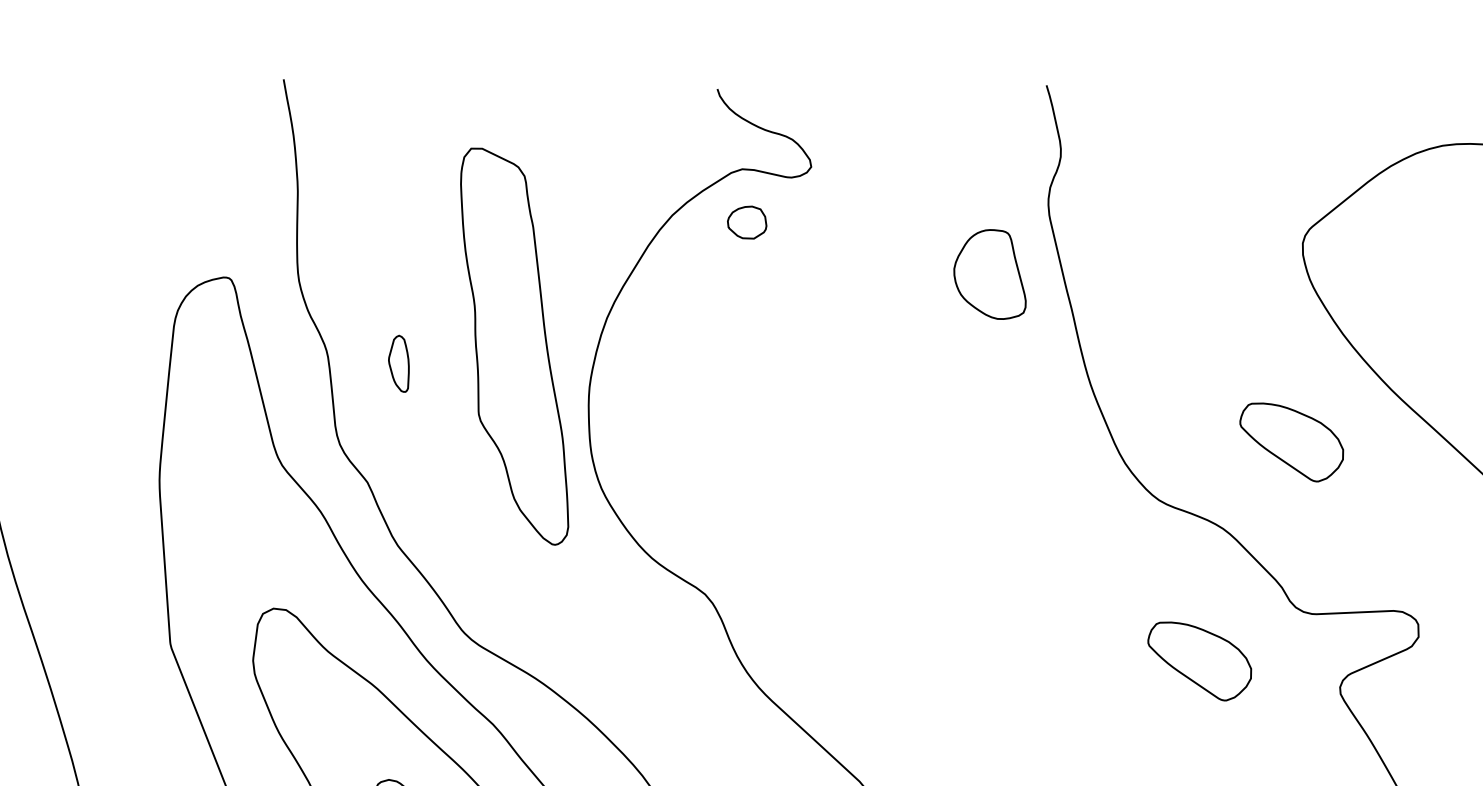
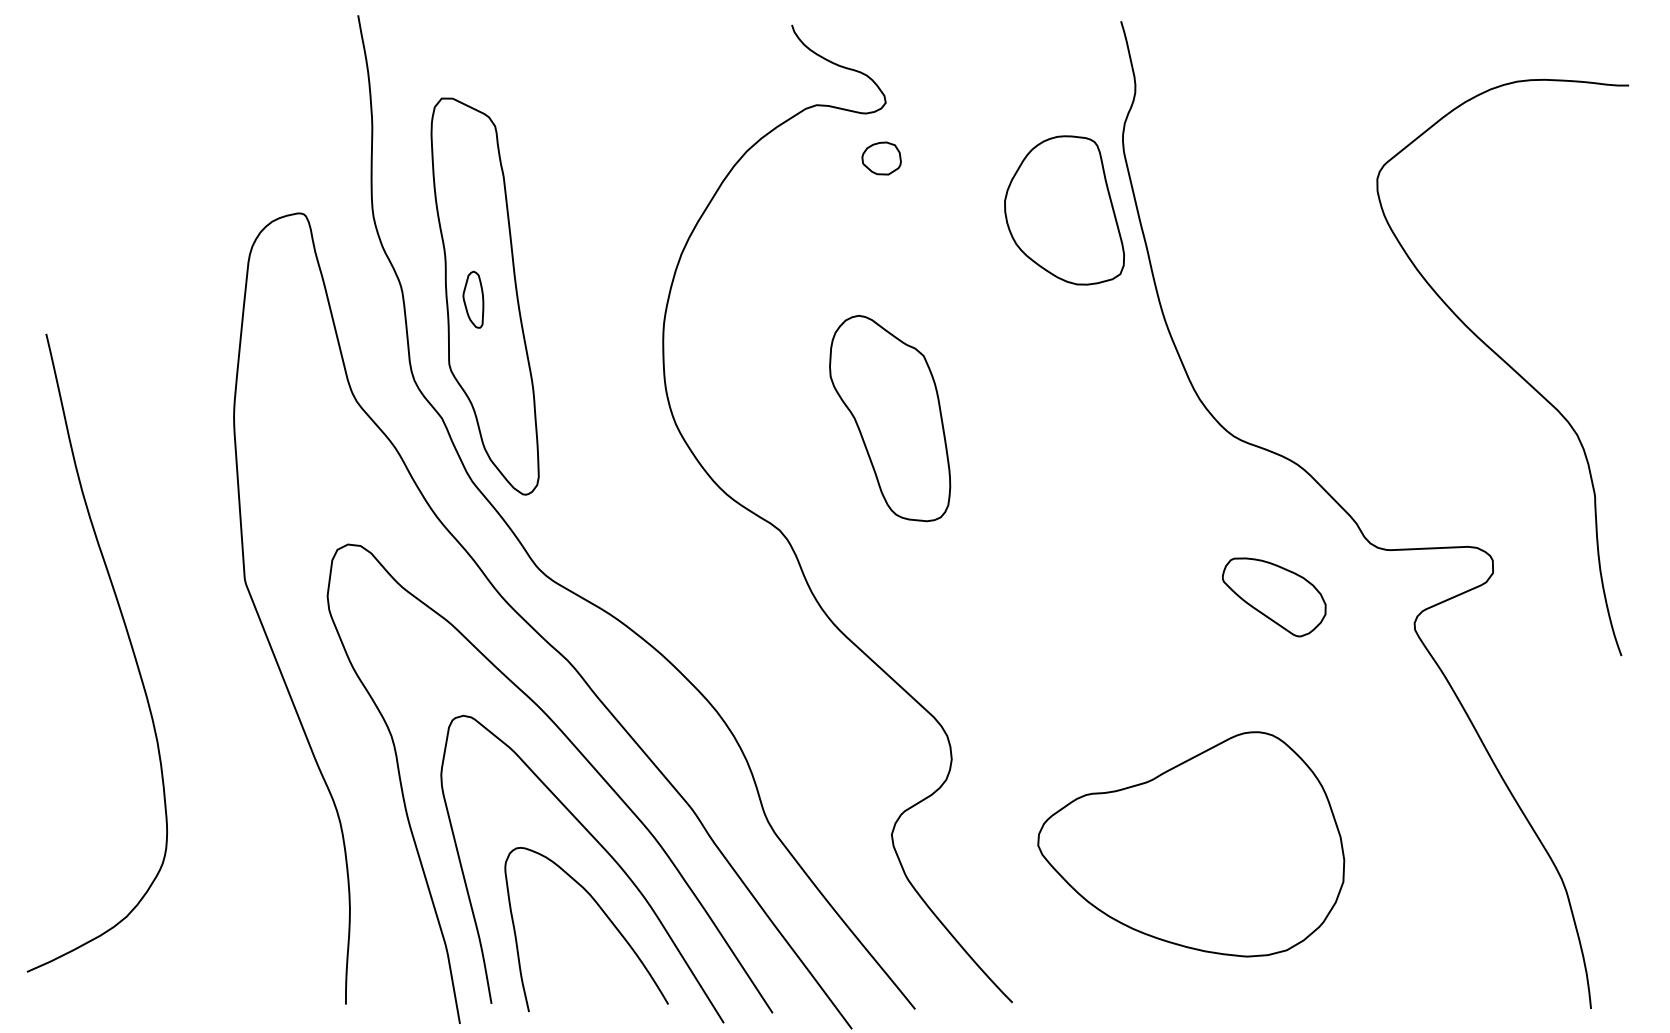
part: (747, 222) -> (881, 158), moved
part: (990, 274) -> (1064, 210), size x1.67
part: (514, 346) -> (484, 296), moved
part: (1292, 442) -> (1366, 378), removed
part: (816, 482) -> (890, 418), added

